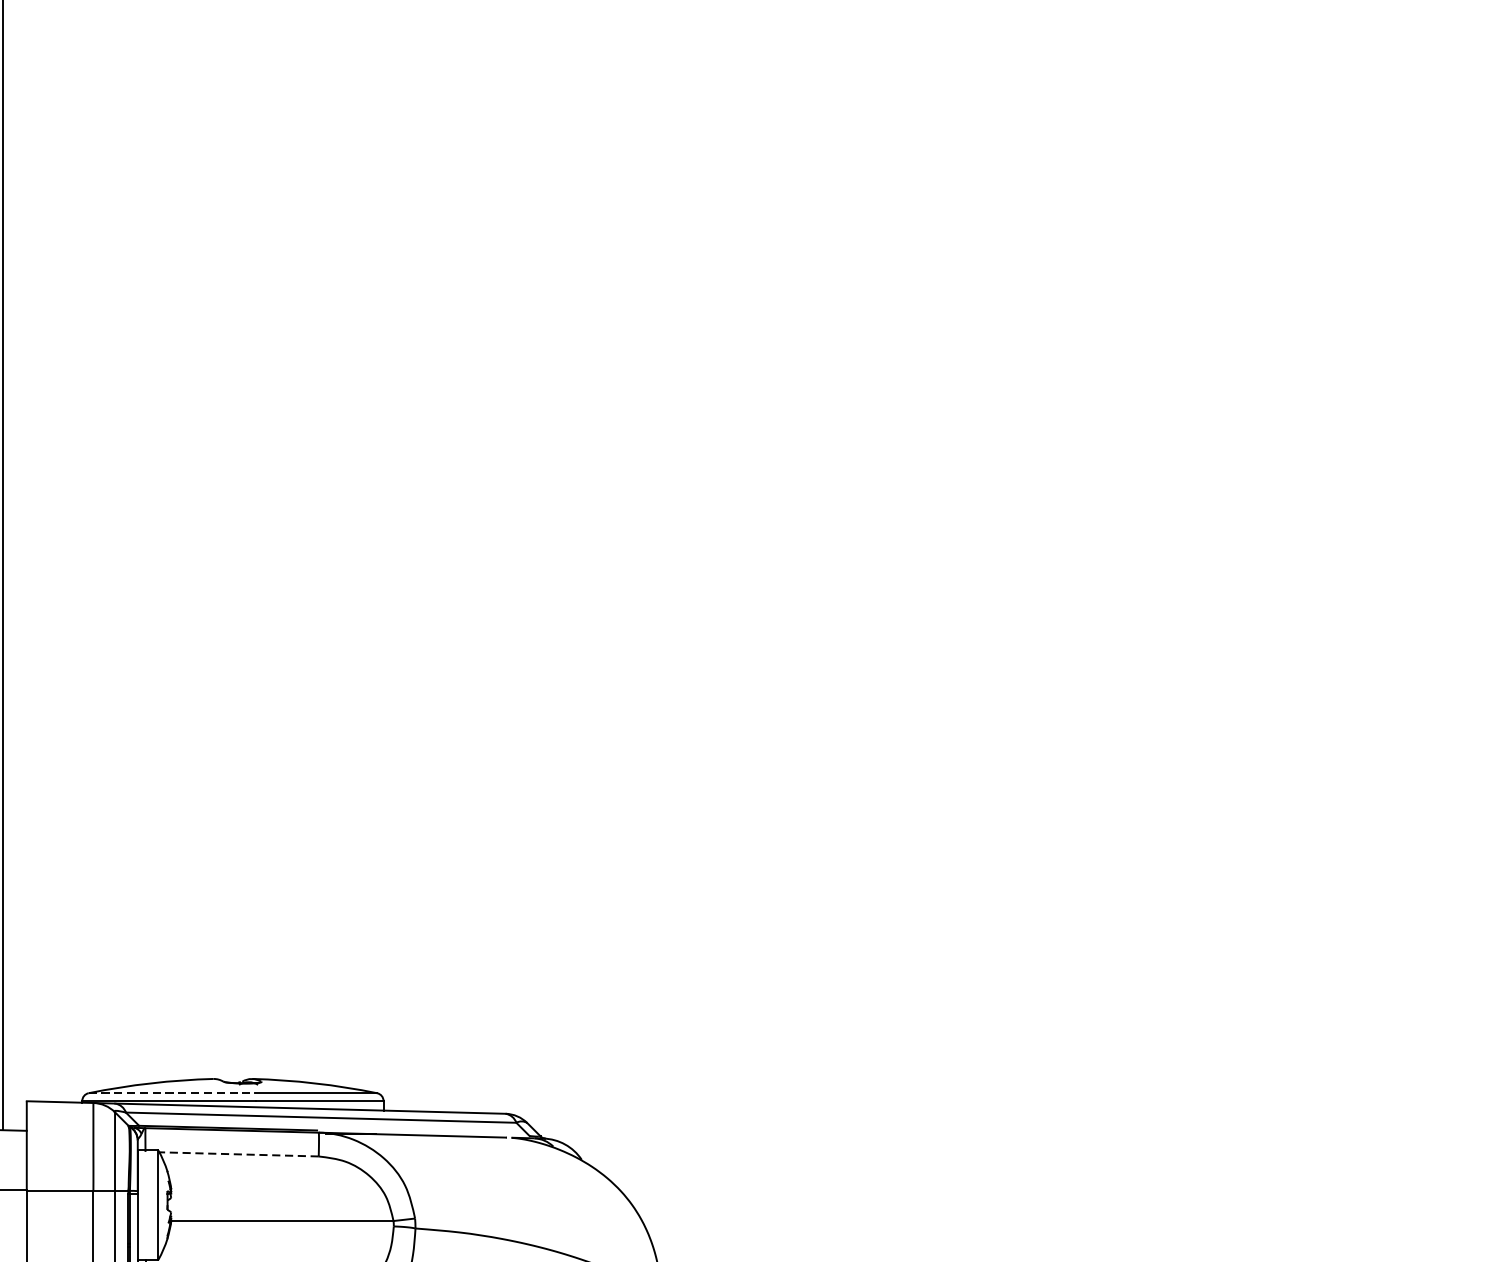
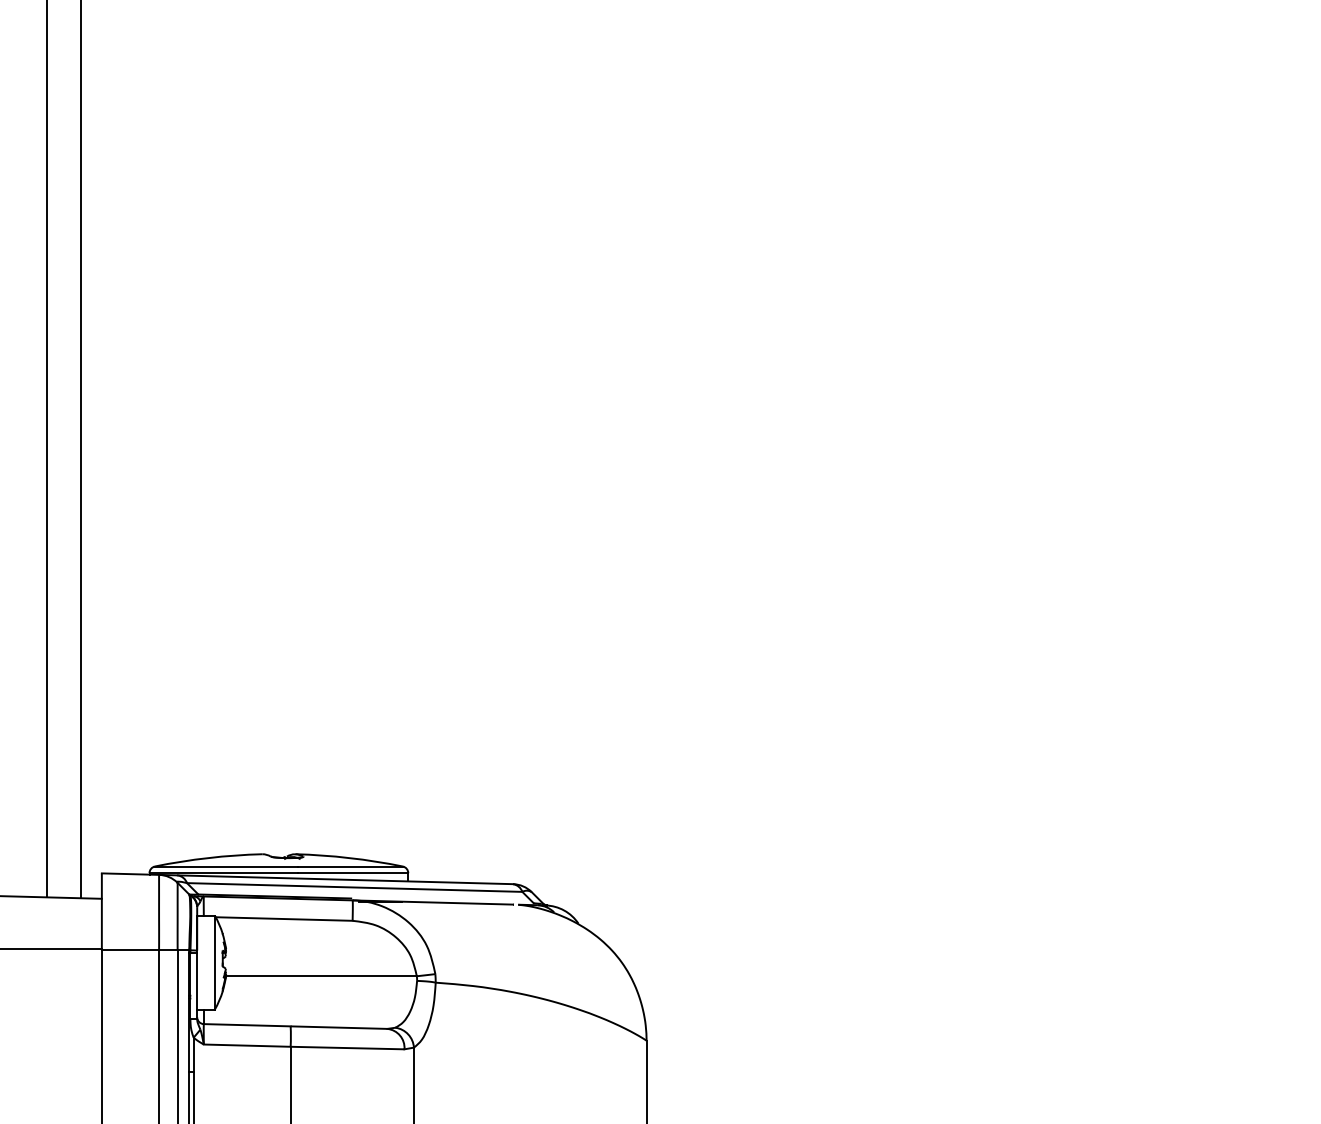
line: (171, 1093) -> (226, 866), dashed -> solid
line: (238, 1154) -> (283, 919), dashed -> solid

